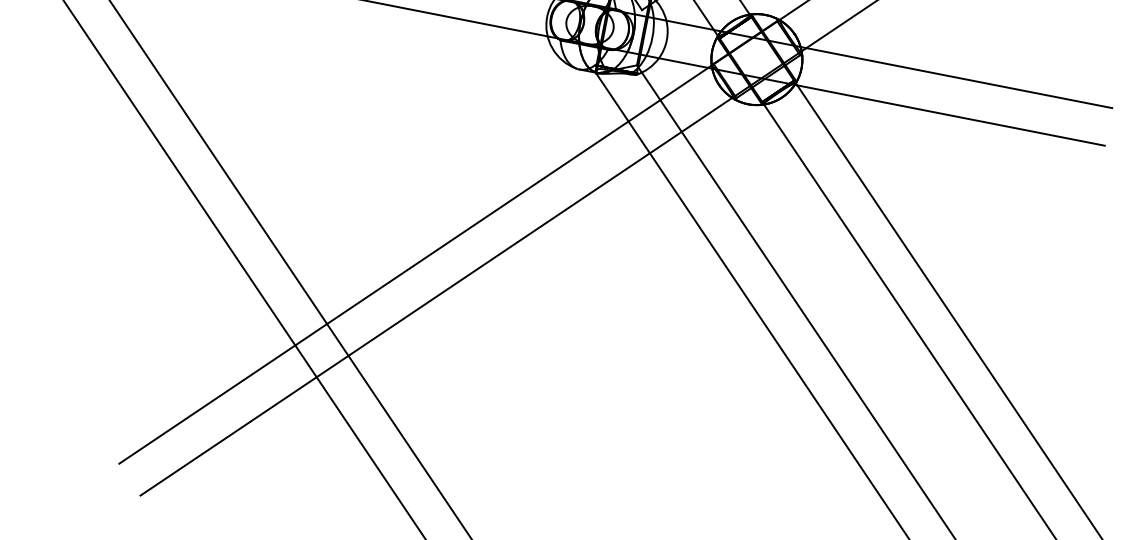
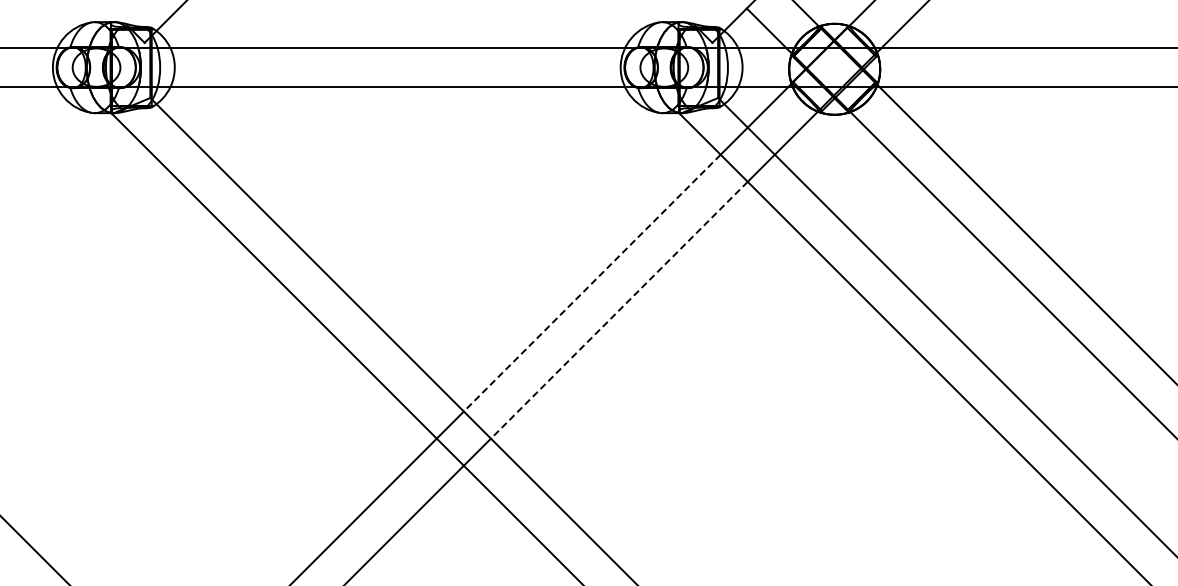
line: (477, 223) -> (592, 283), solid -> dashed
line: (499, 254) -> (619, 310), solid -> dashed

